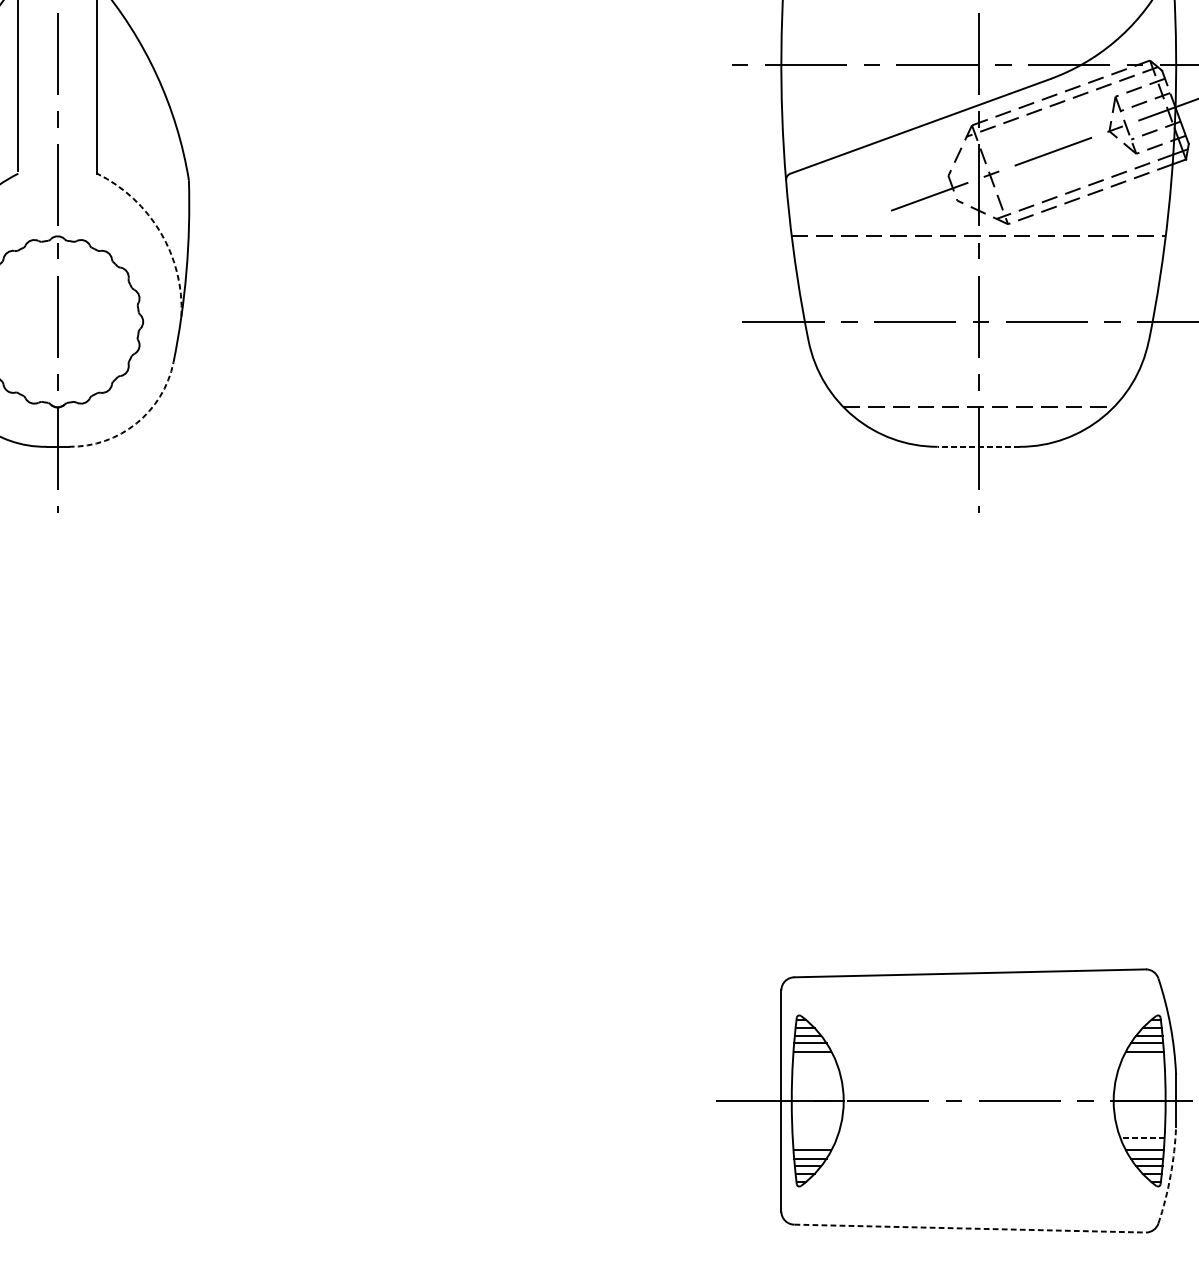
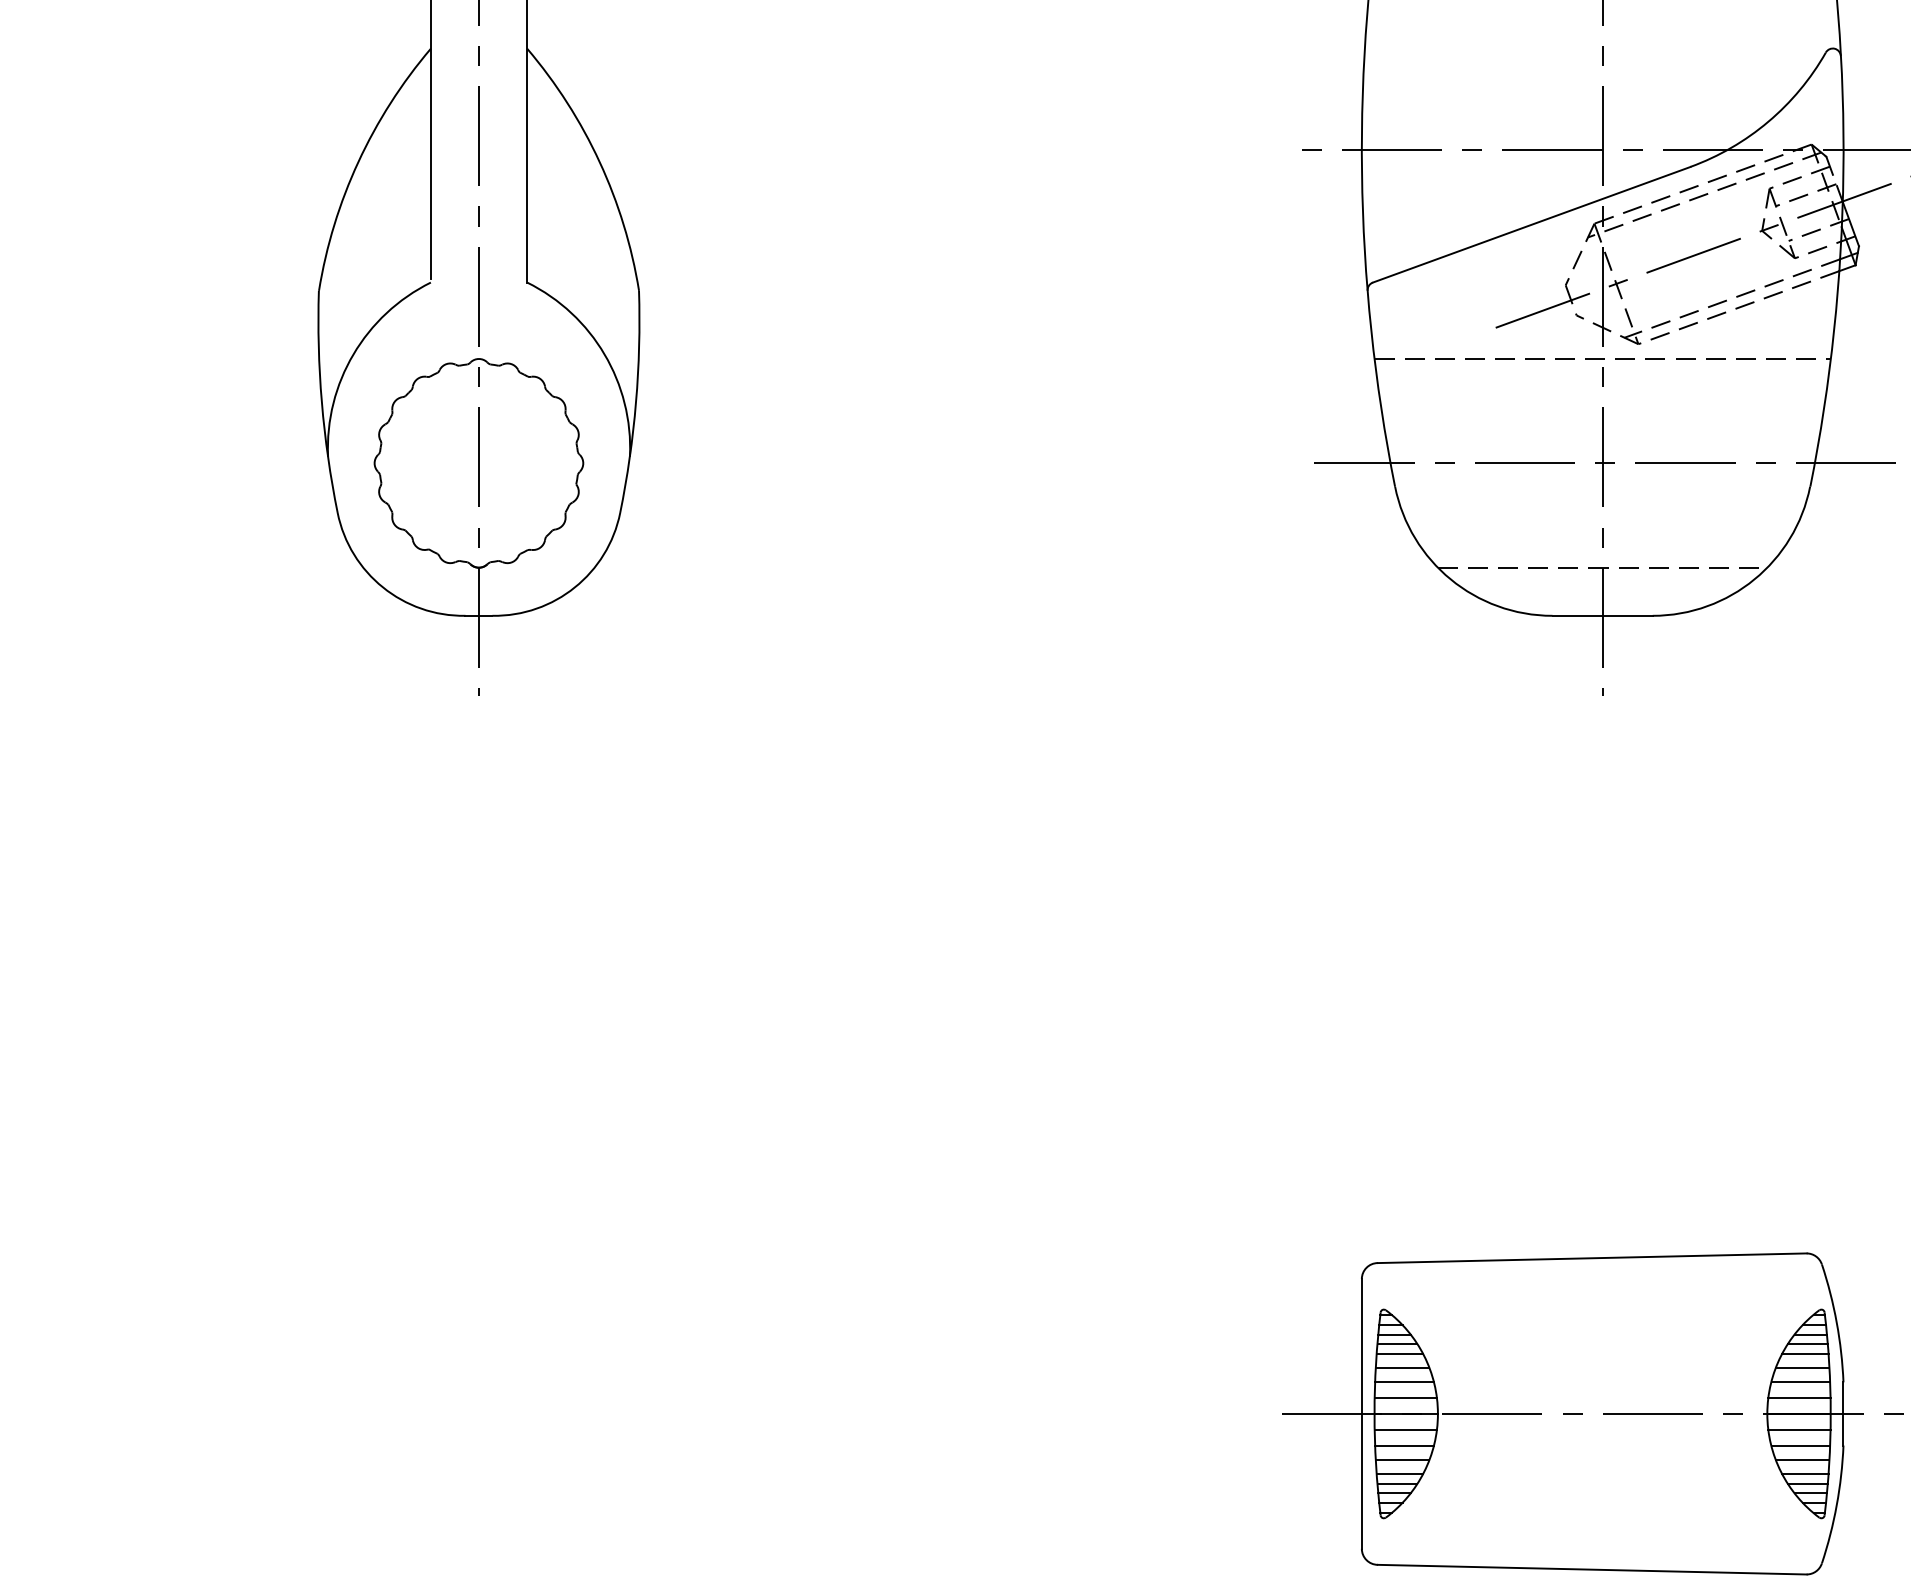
arc: (160, 232) -> (604, 354), dashed -> solid
arc: (136, 423) -> (574, 587), dashed -> solid
line: (978, 446) -> (1602, 615), dashed -> solid
line: (814, 1063) -> (1402, 1368), added
line: (1142, 1063) -> (1802, 1368), added
line: (816, 1074) -> (1404, 1381), added
line: (1140, 1074) -> (1800, 1381), added
line: (817, 1088) -> (1405, 1398), added
line: (1140, 1088) -> (1799, 1398), added
line: (817, 1113) -> (1405, 1429), added
line: (1140, 1113) -> (1799, 1429), added
line: (816, 1127) -> (1404, 1446), added
line: (1140, 1127) -> (1800, 1446), added
line: (814, 1138) -> (1402, 1459), added
line: (1142, 1138) -> (1802, 1459), dashed -> solid
arc: (1170, 1176) -> (1836, 1505), dashed -> solid
line: (970, 1228) -> (1592, 1569), dashed -> solid

